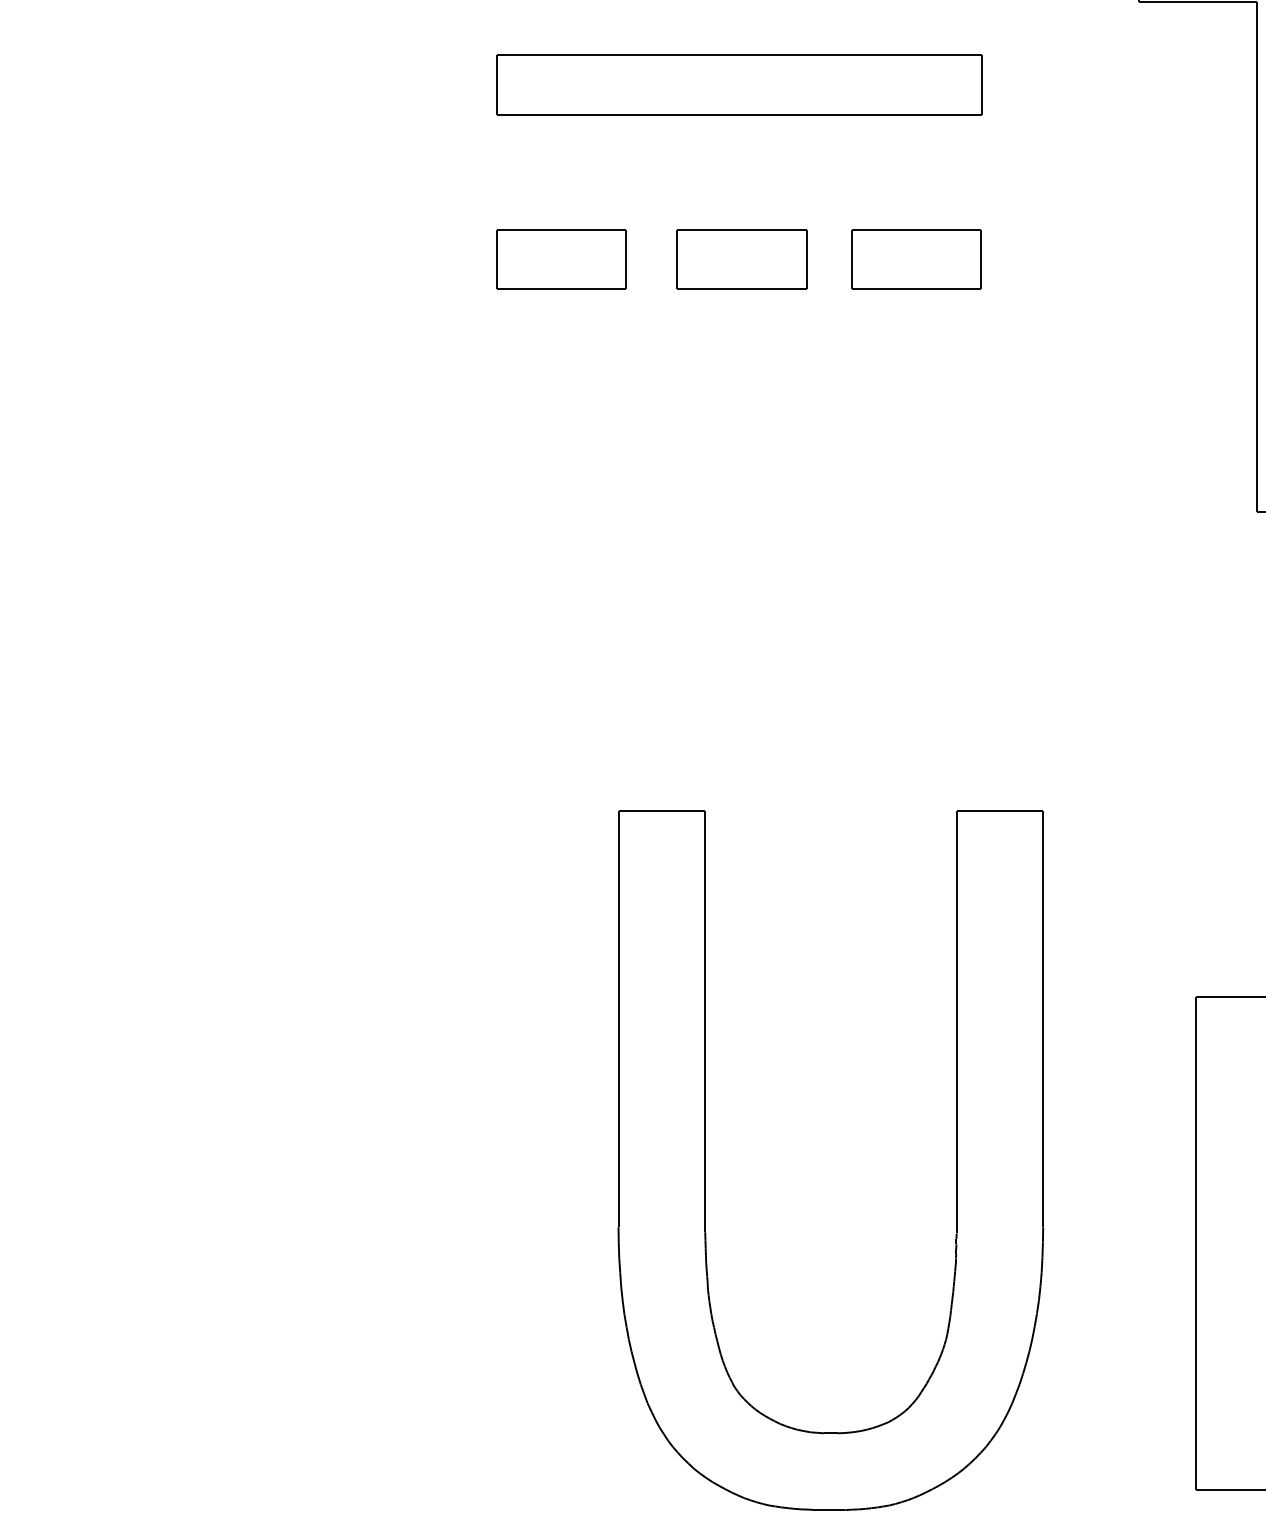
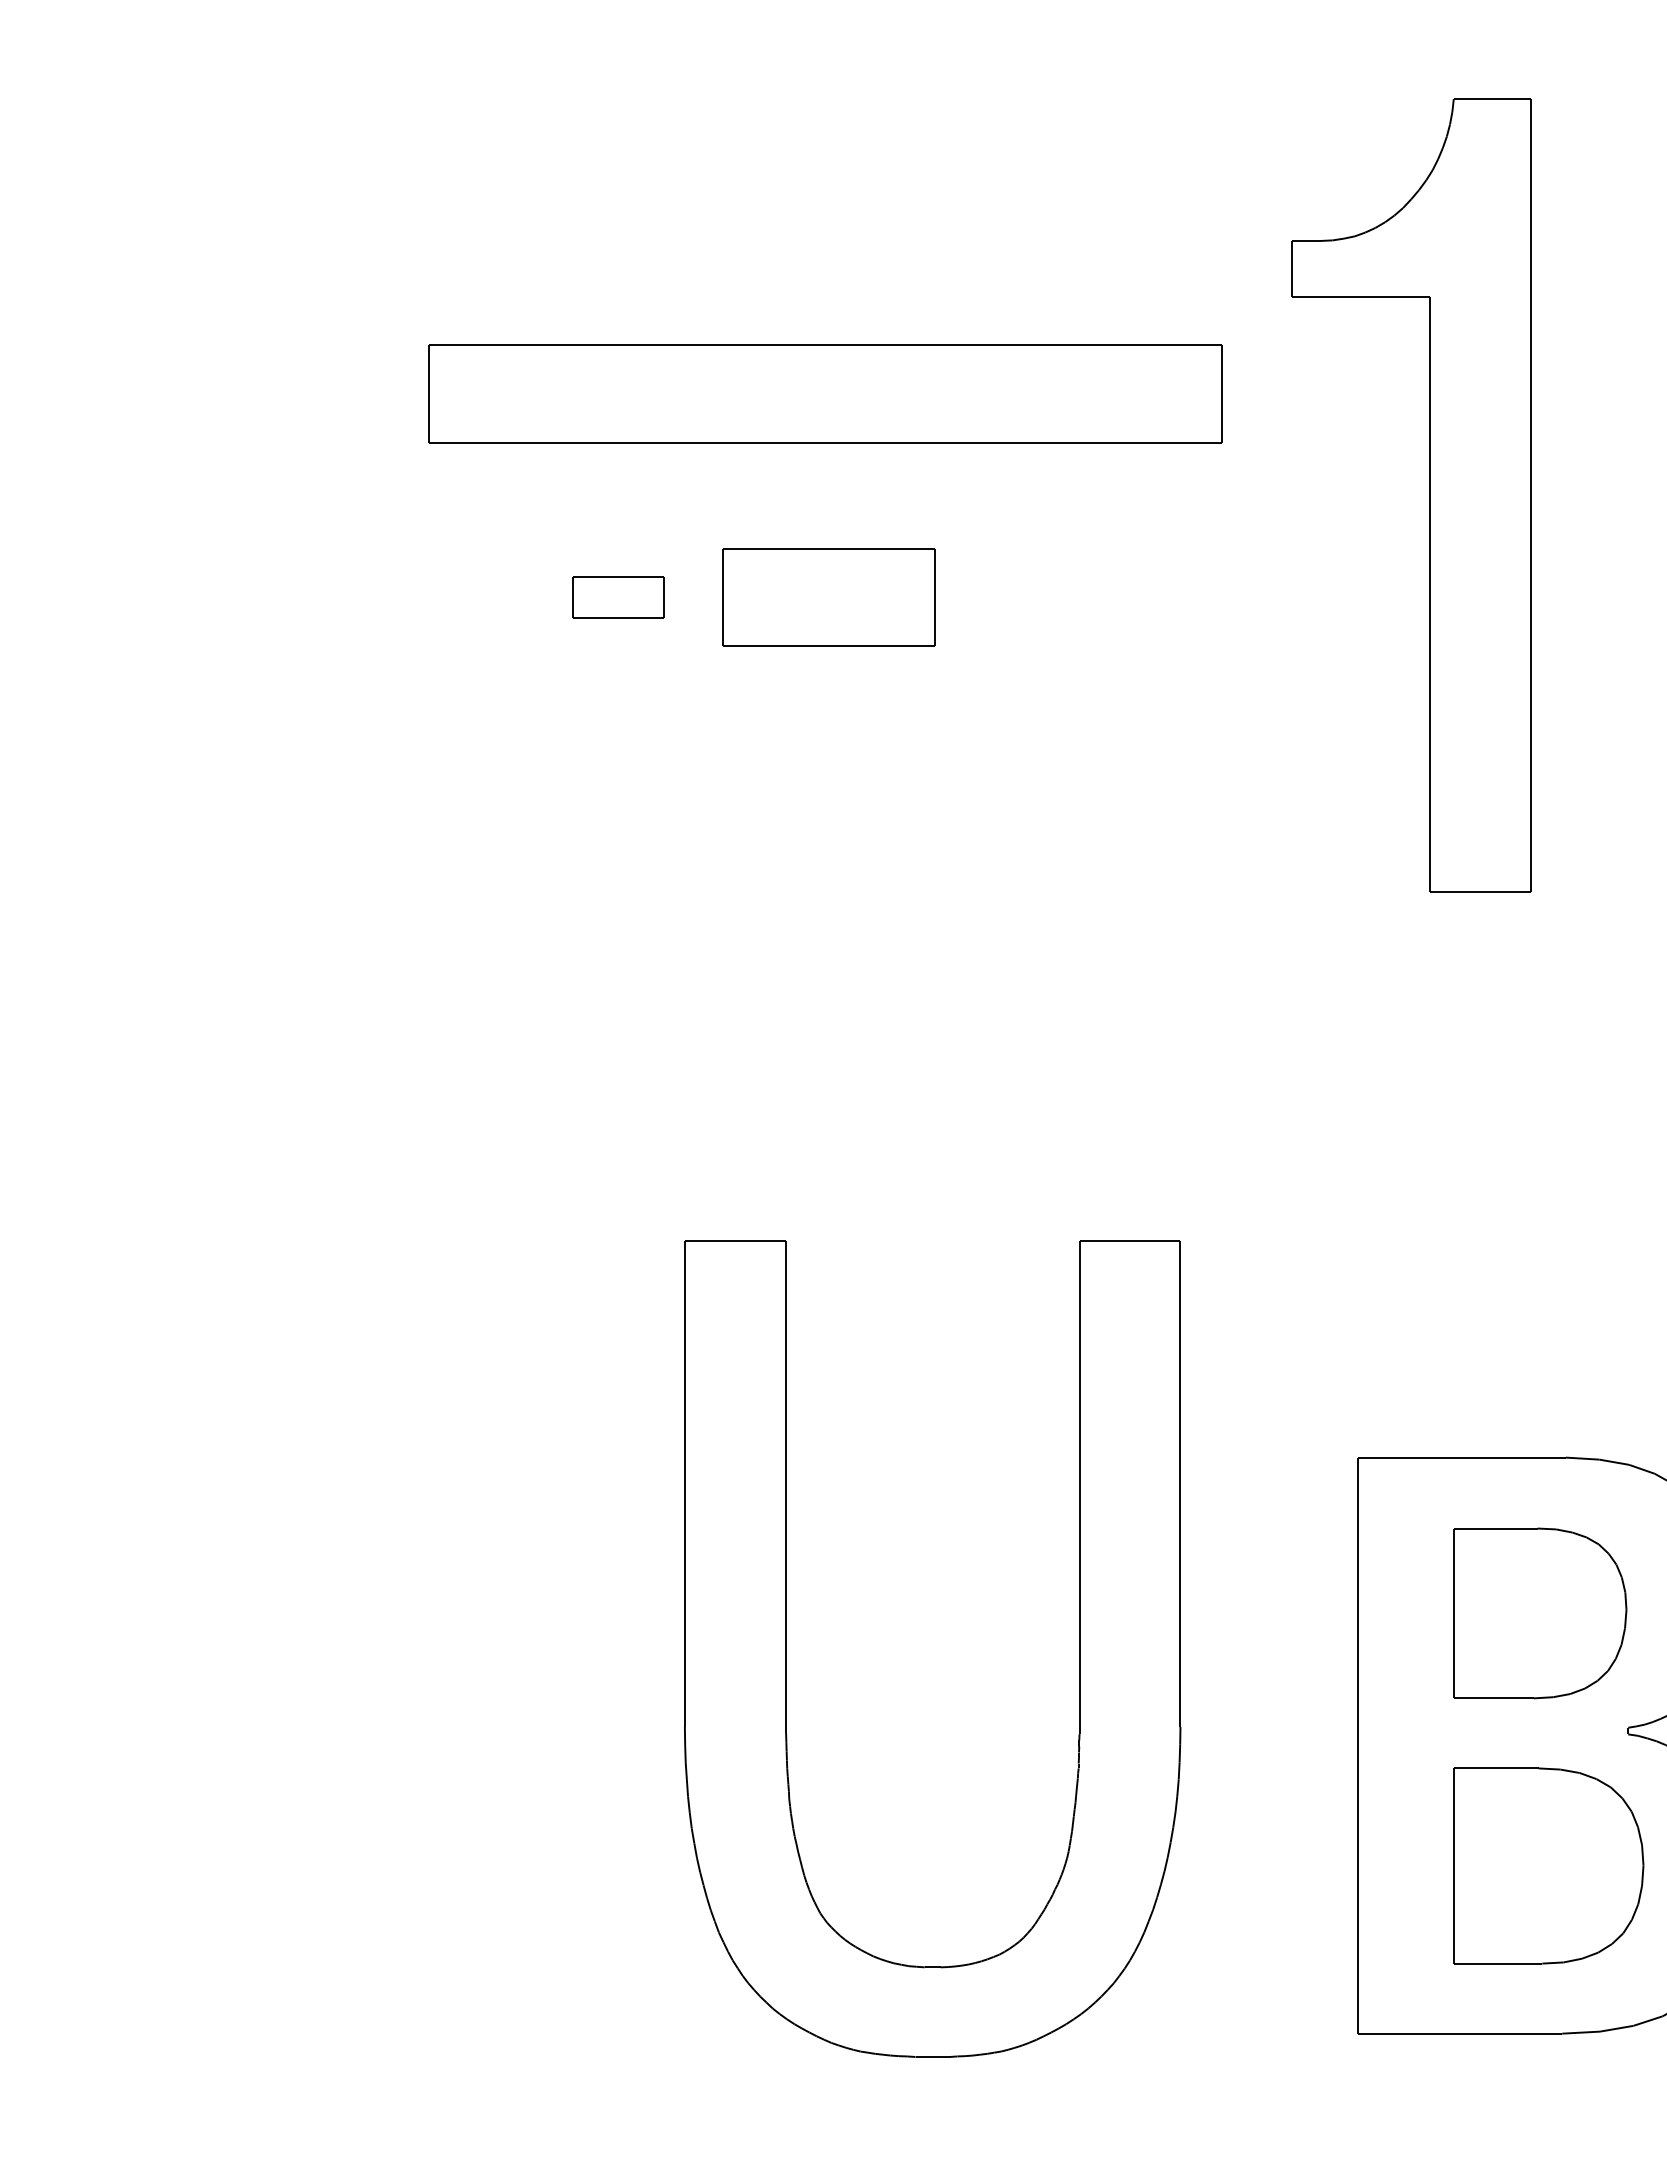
part: (739, 84) -> (825, 393), size x1.4
part: (561, 259) -> (618, 597), size x0.6
part: (741, 259) -> (828, 597), size x1.4
part: (916, 259) -> (1032, 597), removed

